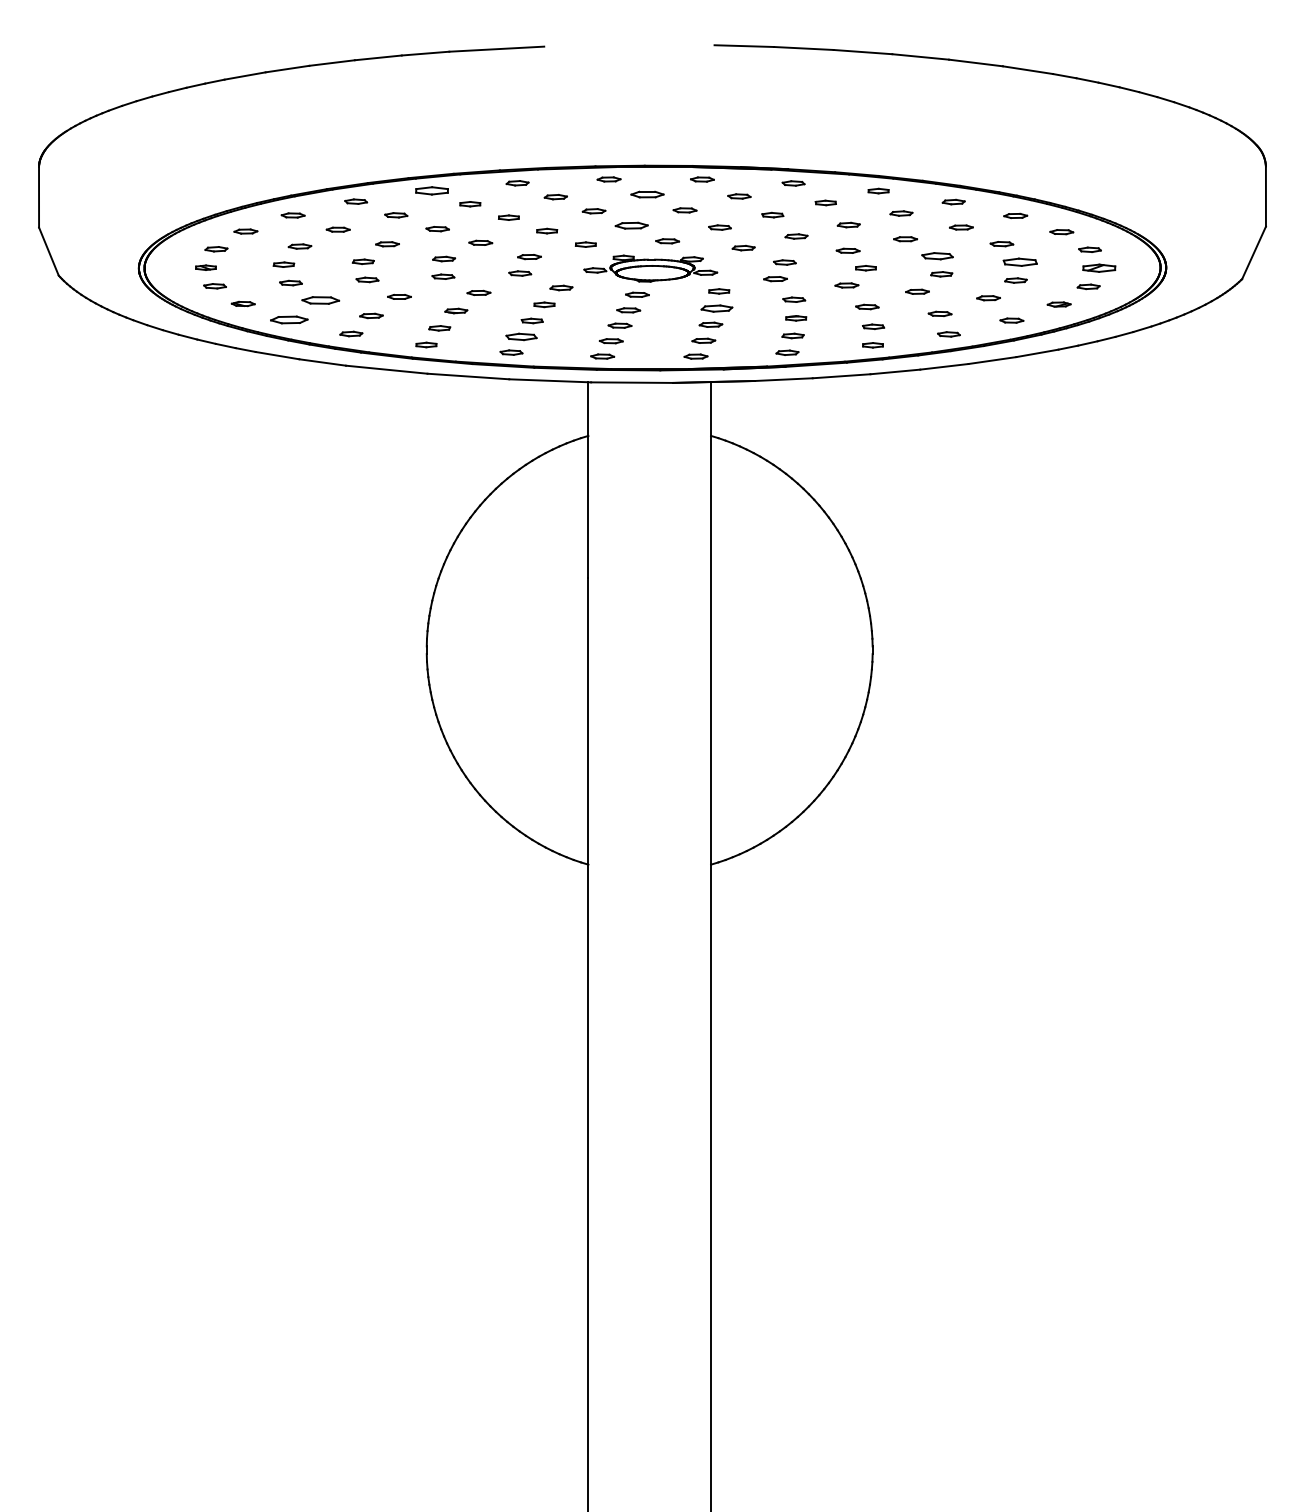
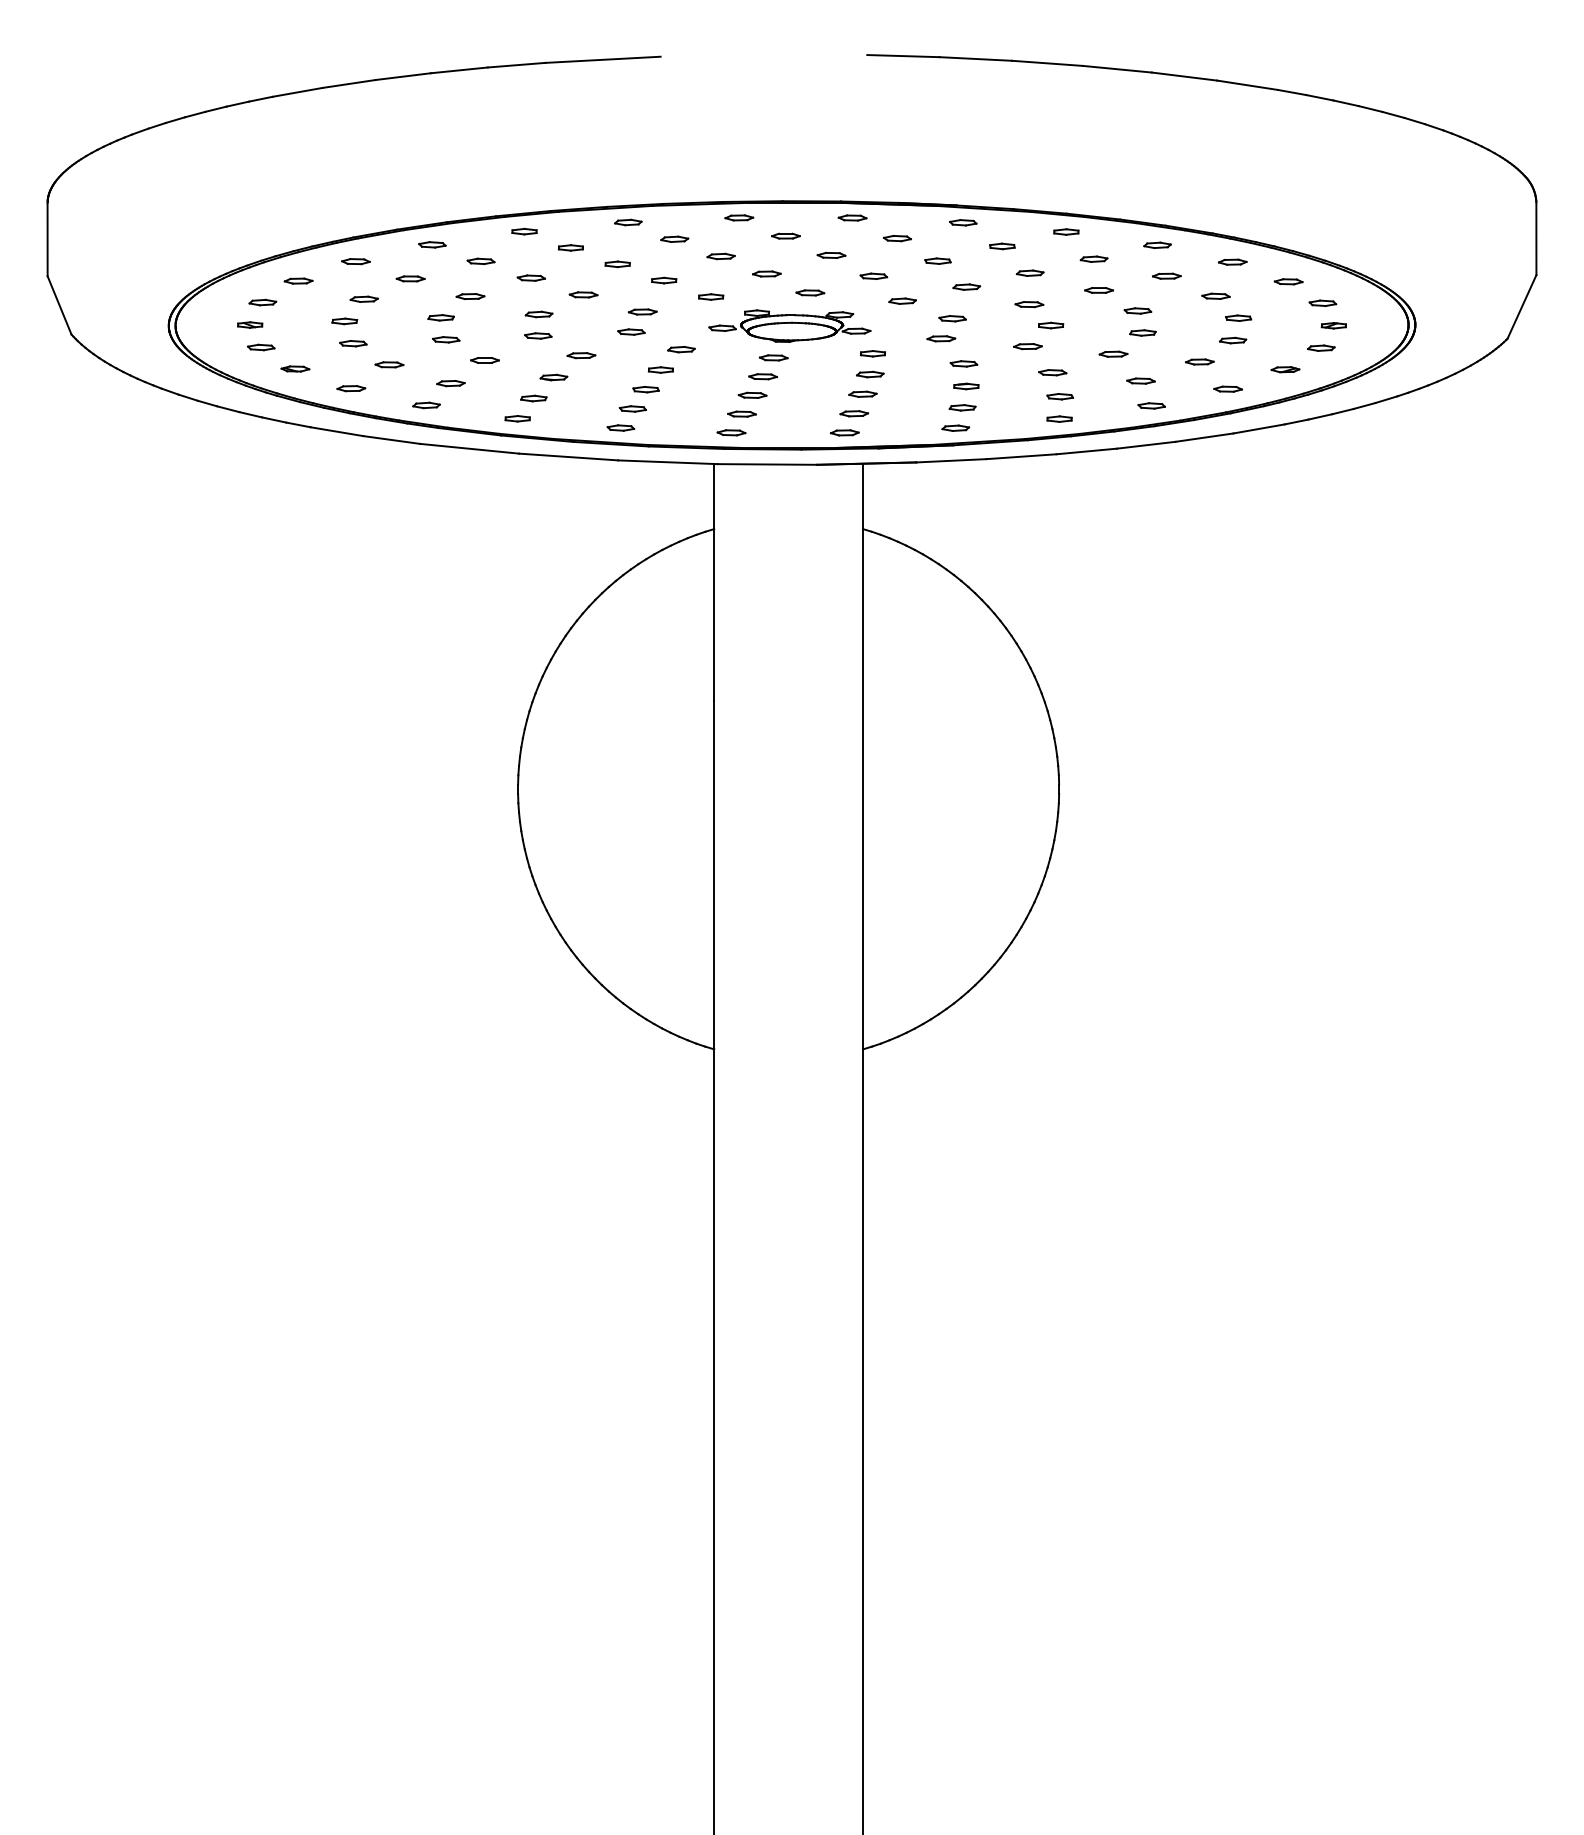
part: (432, 190) -> (524, 231), size x0.62
part: (647, 193) -> (785, 235), size x0.71
part: (631, 225) -> (766, 273), size x0.71
part: (937, 255) -> (1137, 310), size x0.71
part: (1020, 261) -> (1238, 317), size x0.62
part: (1098, 268) -> (1333, 325), size x0.62
part: (320, 300) -> (389, 364), size x0.62
part: (717, 308) -> (870, 374), size x0.71
part: (289, 320) -> (351, 388), size x0.62
part: (521, 336) -> (632, 408), size x0.71

